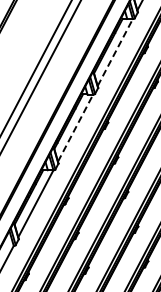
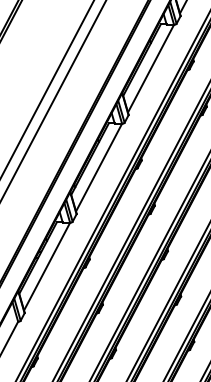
line: (115, 52) -> (151, 68), dashed -> solid
line: (75, 128) -> (98, 168), dashed -> solid

